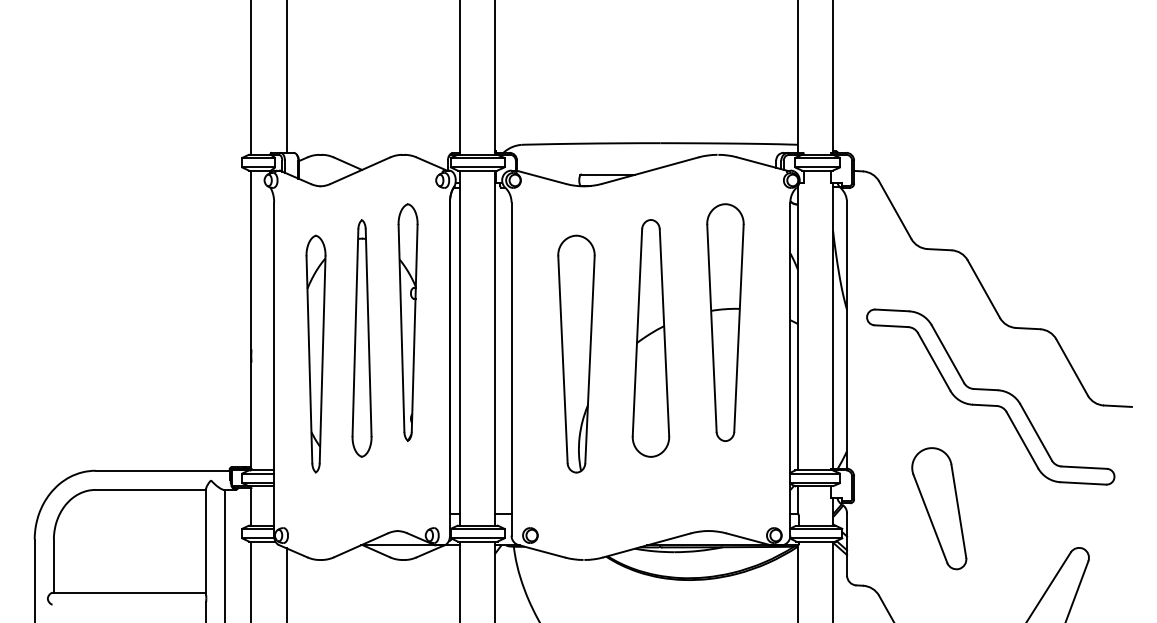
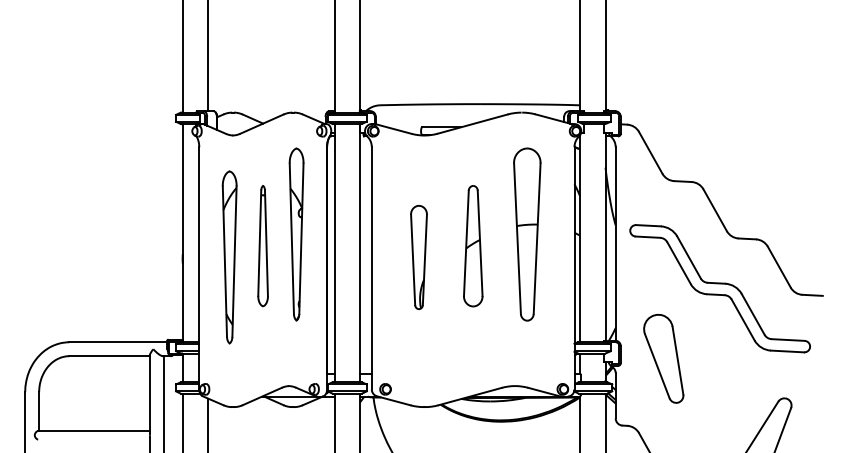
part: (361, 337) -> (262, 245), size x0.7
part: (651, 339) -> (473, 246), size x0.7
part: (575, 354) -> (418, 257), size x0.6
part: (938, 508) -> (663, 358), moved

